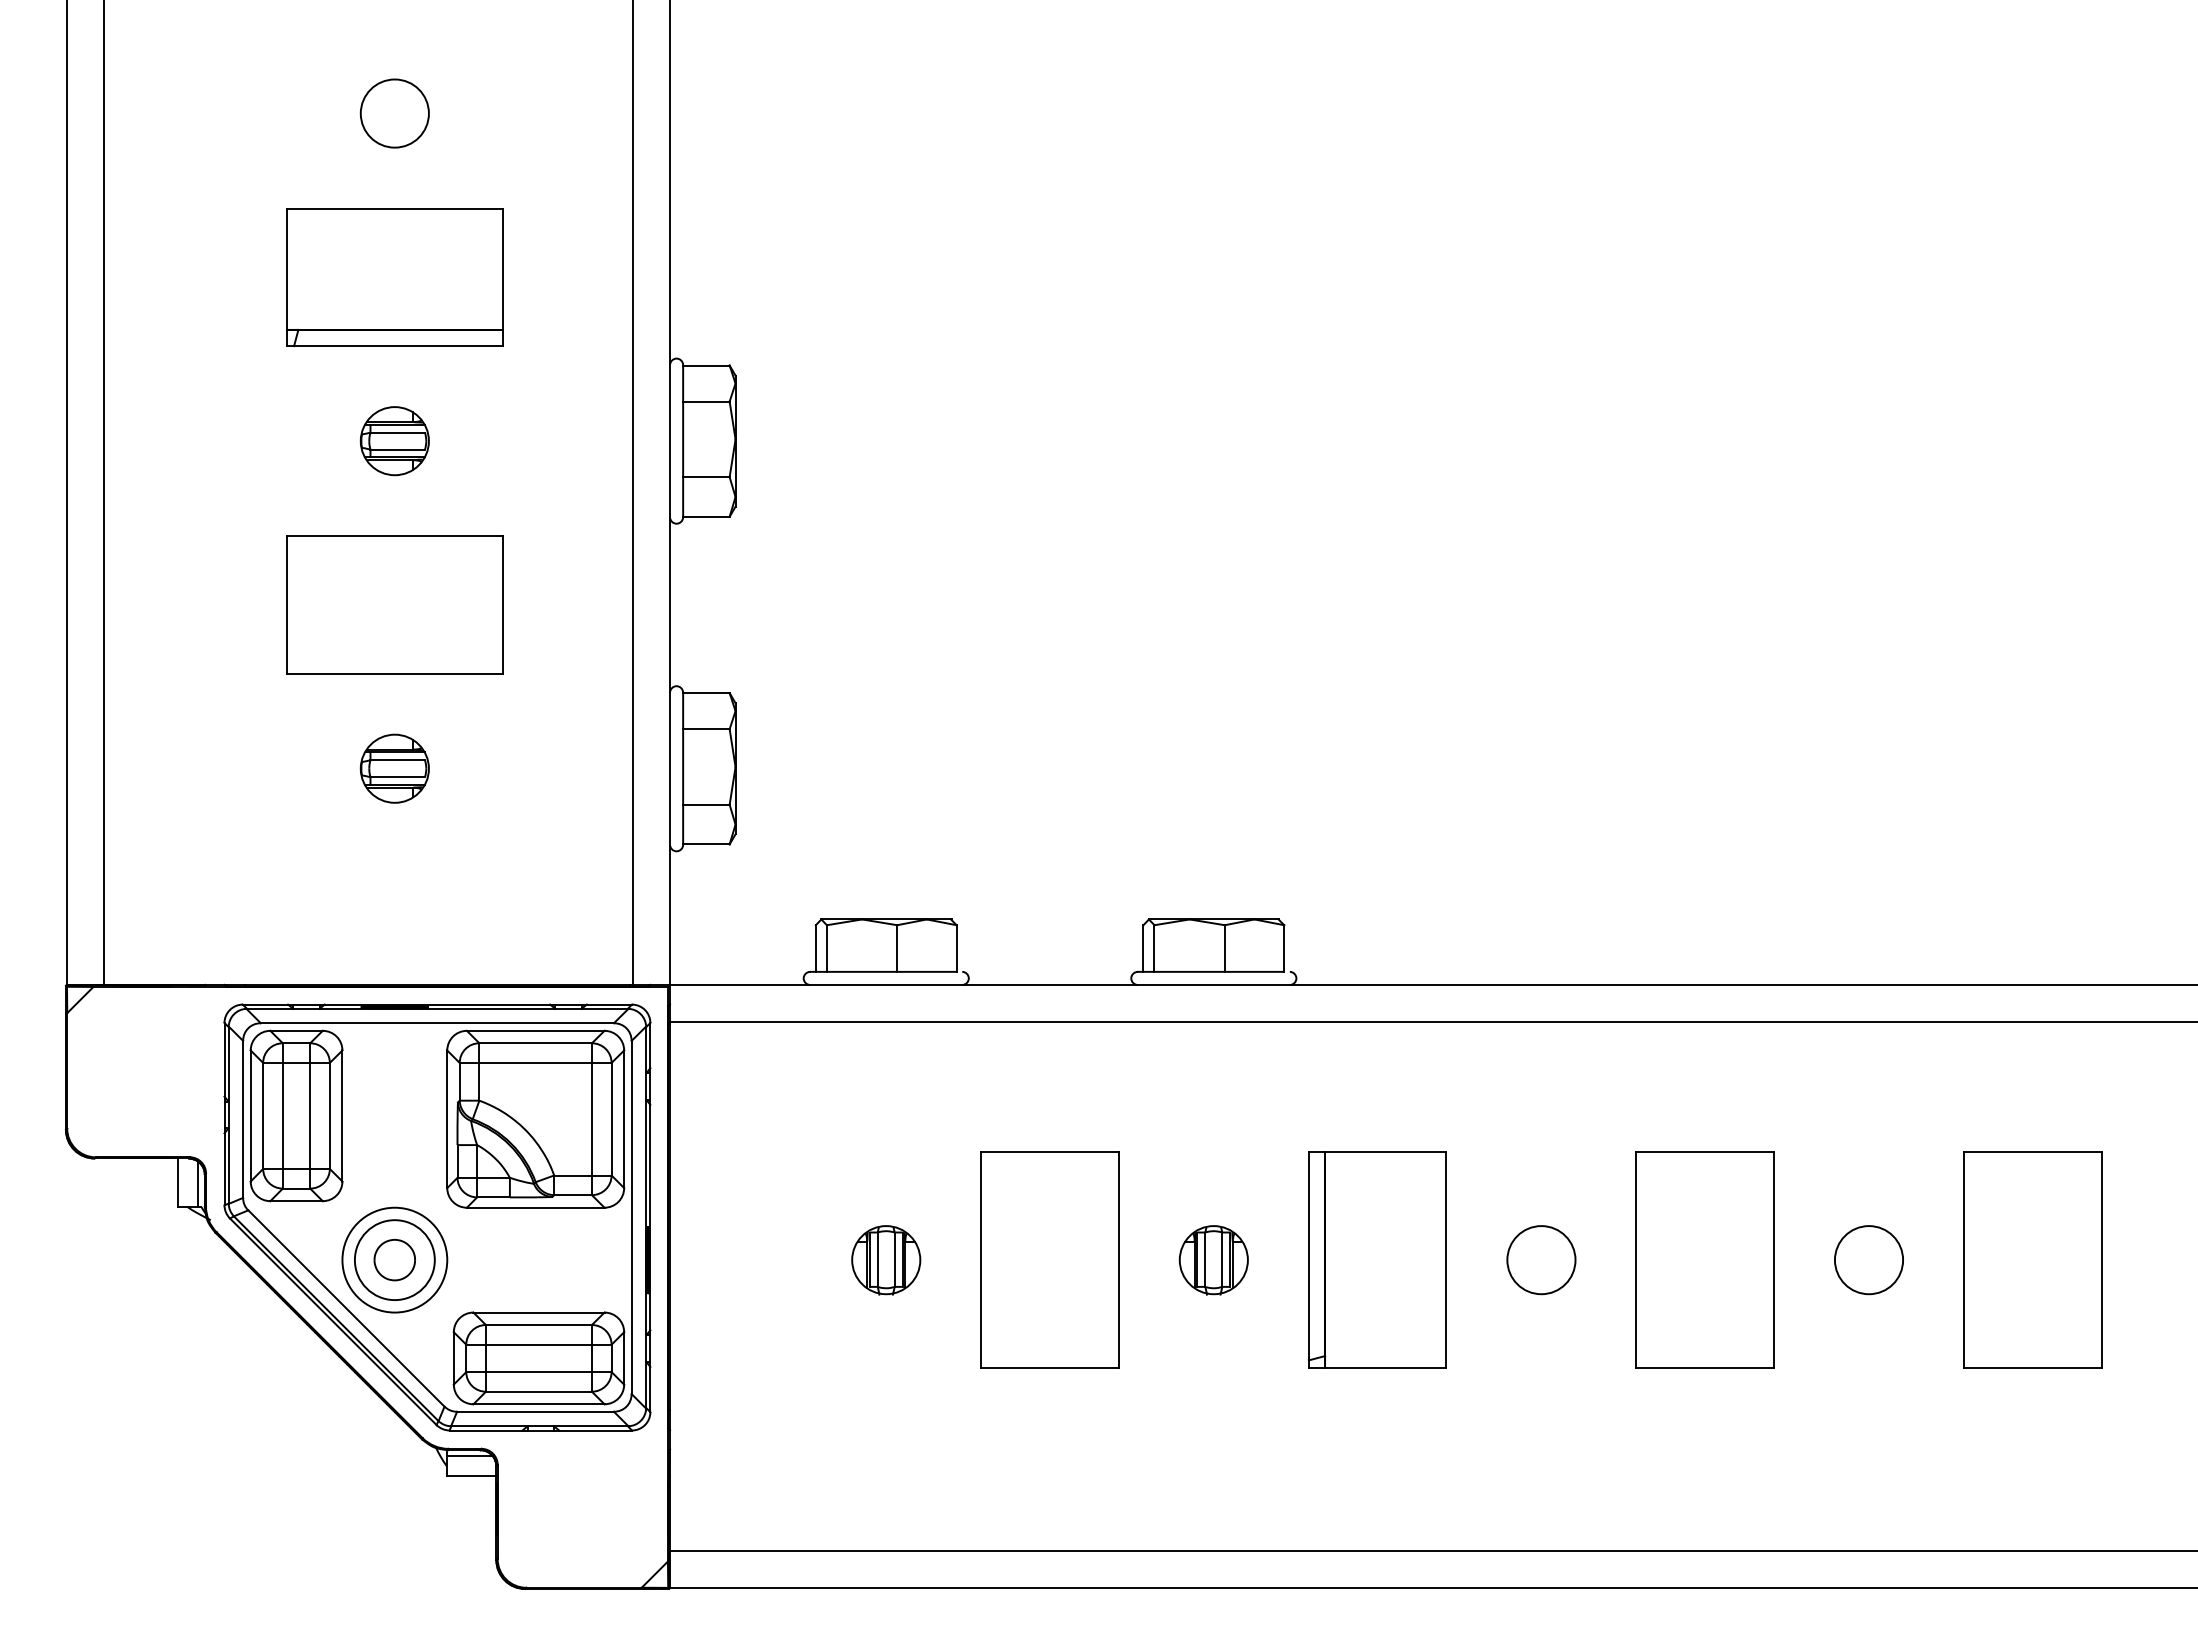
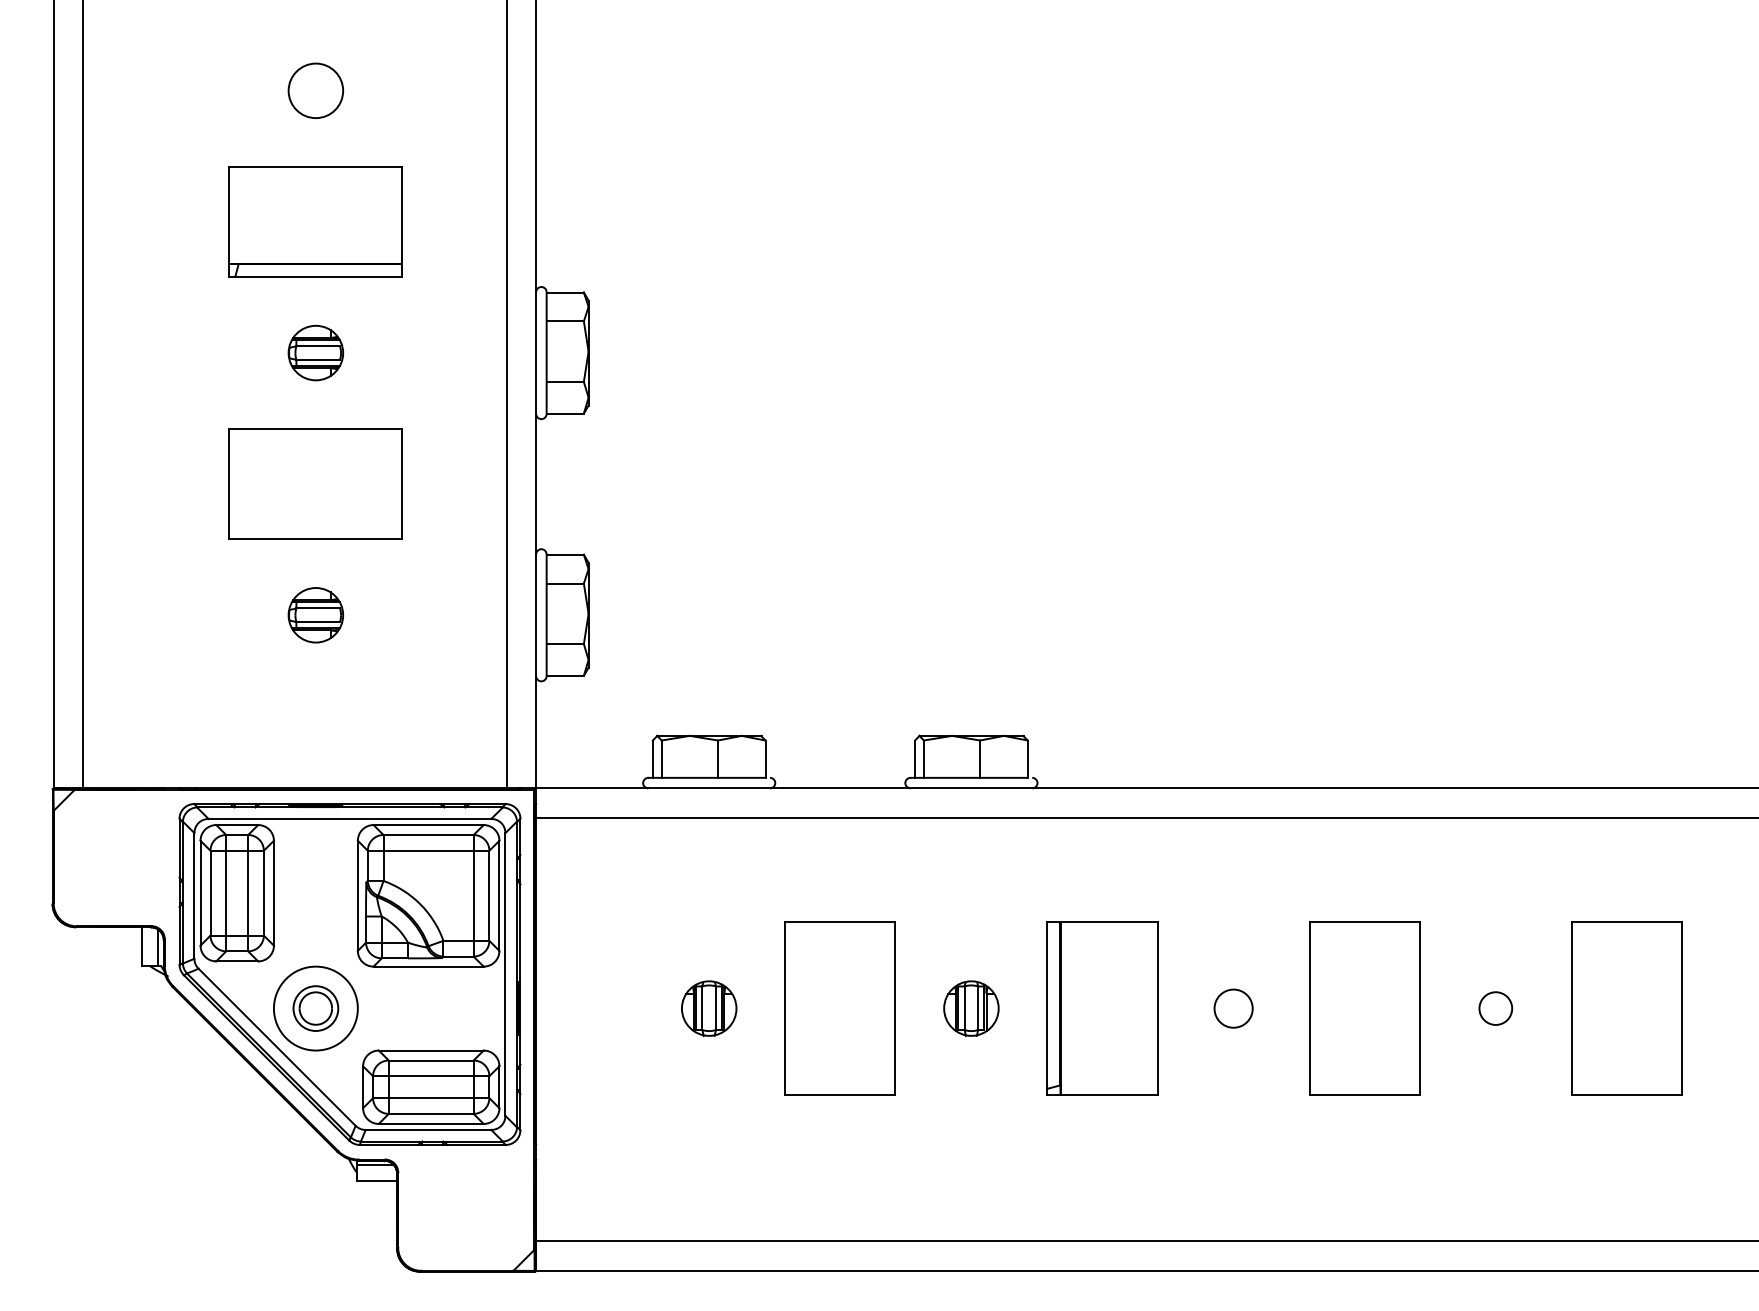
circle: (394, 1260) -> (315, 1008), size x0.7
circle: (1541, 1260) -> (1233, 1008), size x0.7
circle: (1868, 1260) -> (1495, 1008), size x0.6

